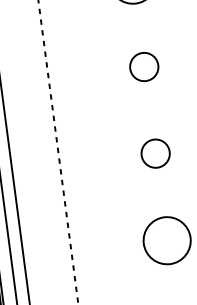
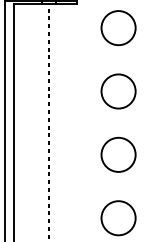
circle: (144, 67) -> (118, 91), size x1.67
circle: (155, 153) -> (118, 154), size x1.67

